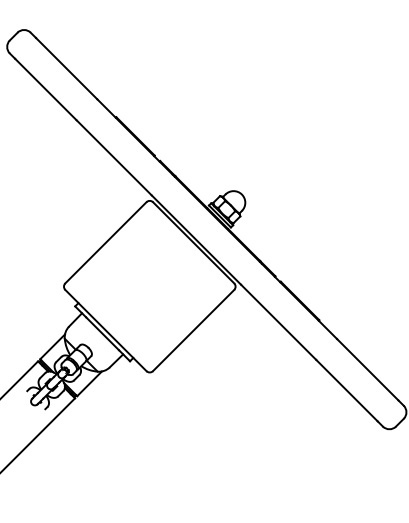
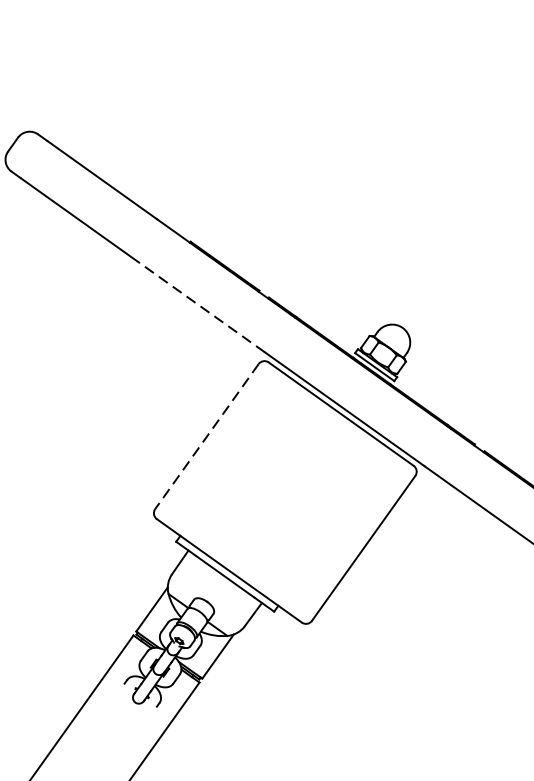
line: (113, 157) -> (196, 304), solid -> dashed
line: (105, 243) -> (206, 437), solid -> dashed

